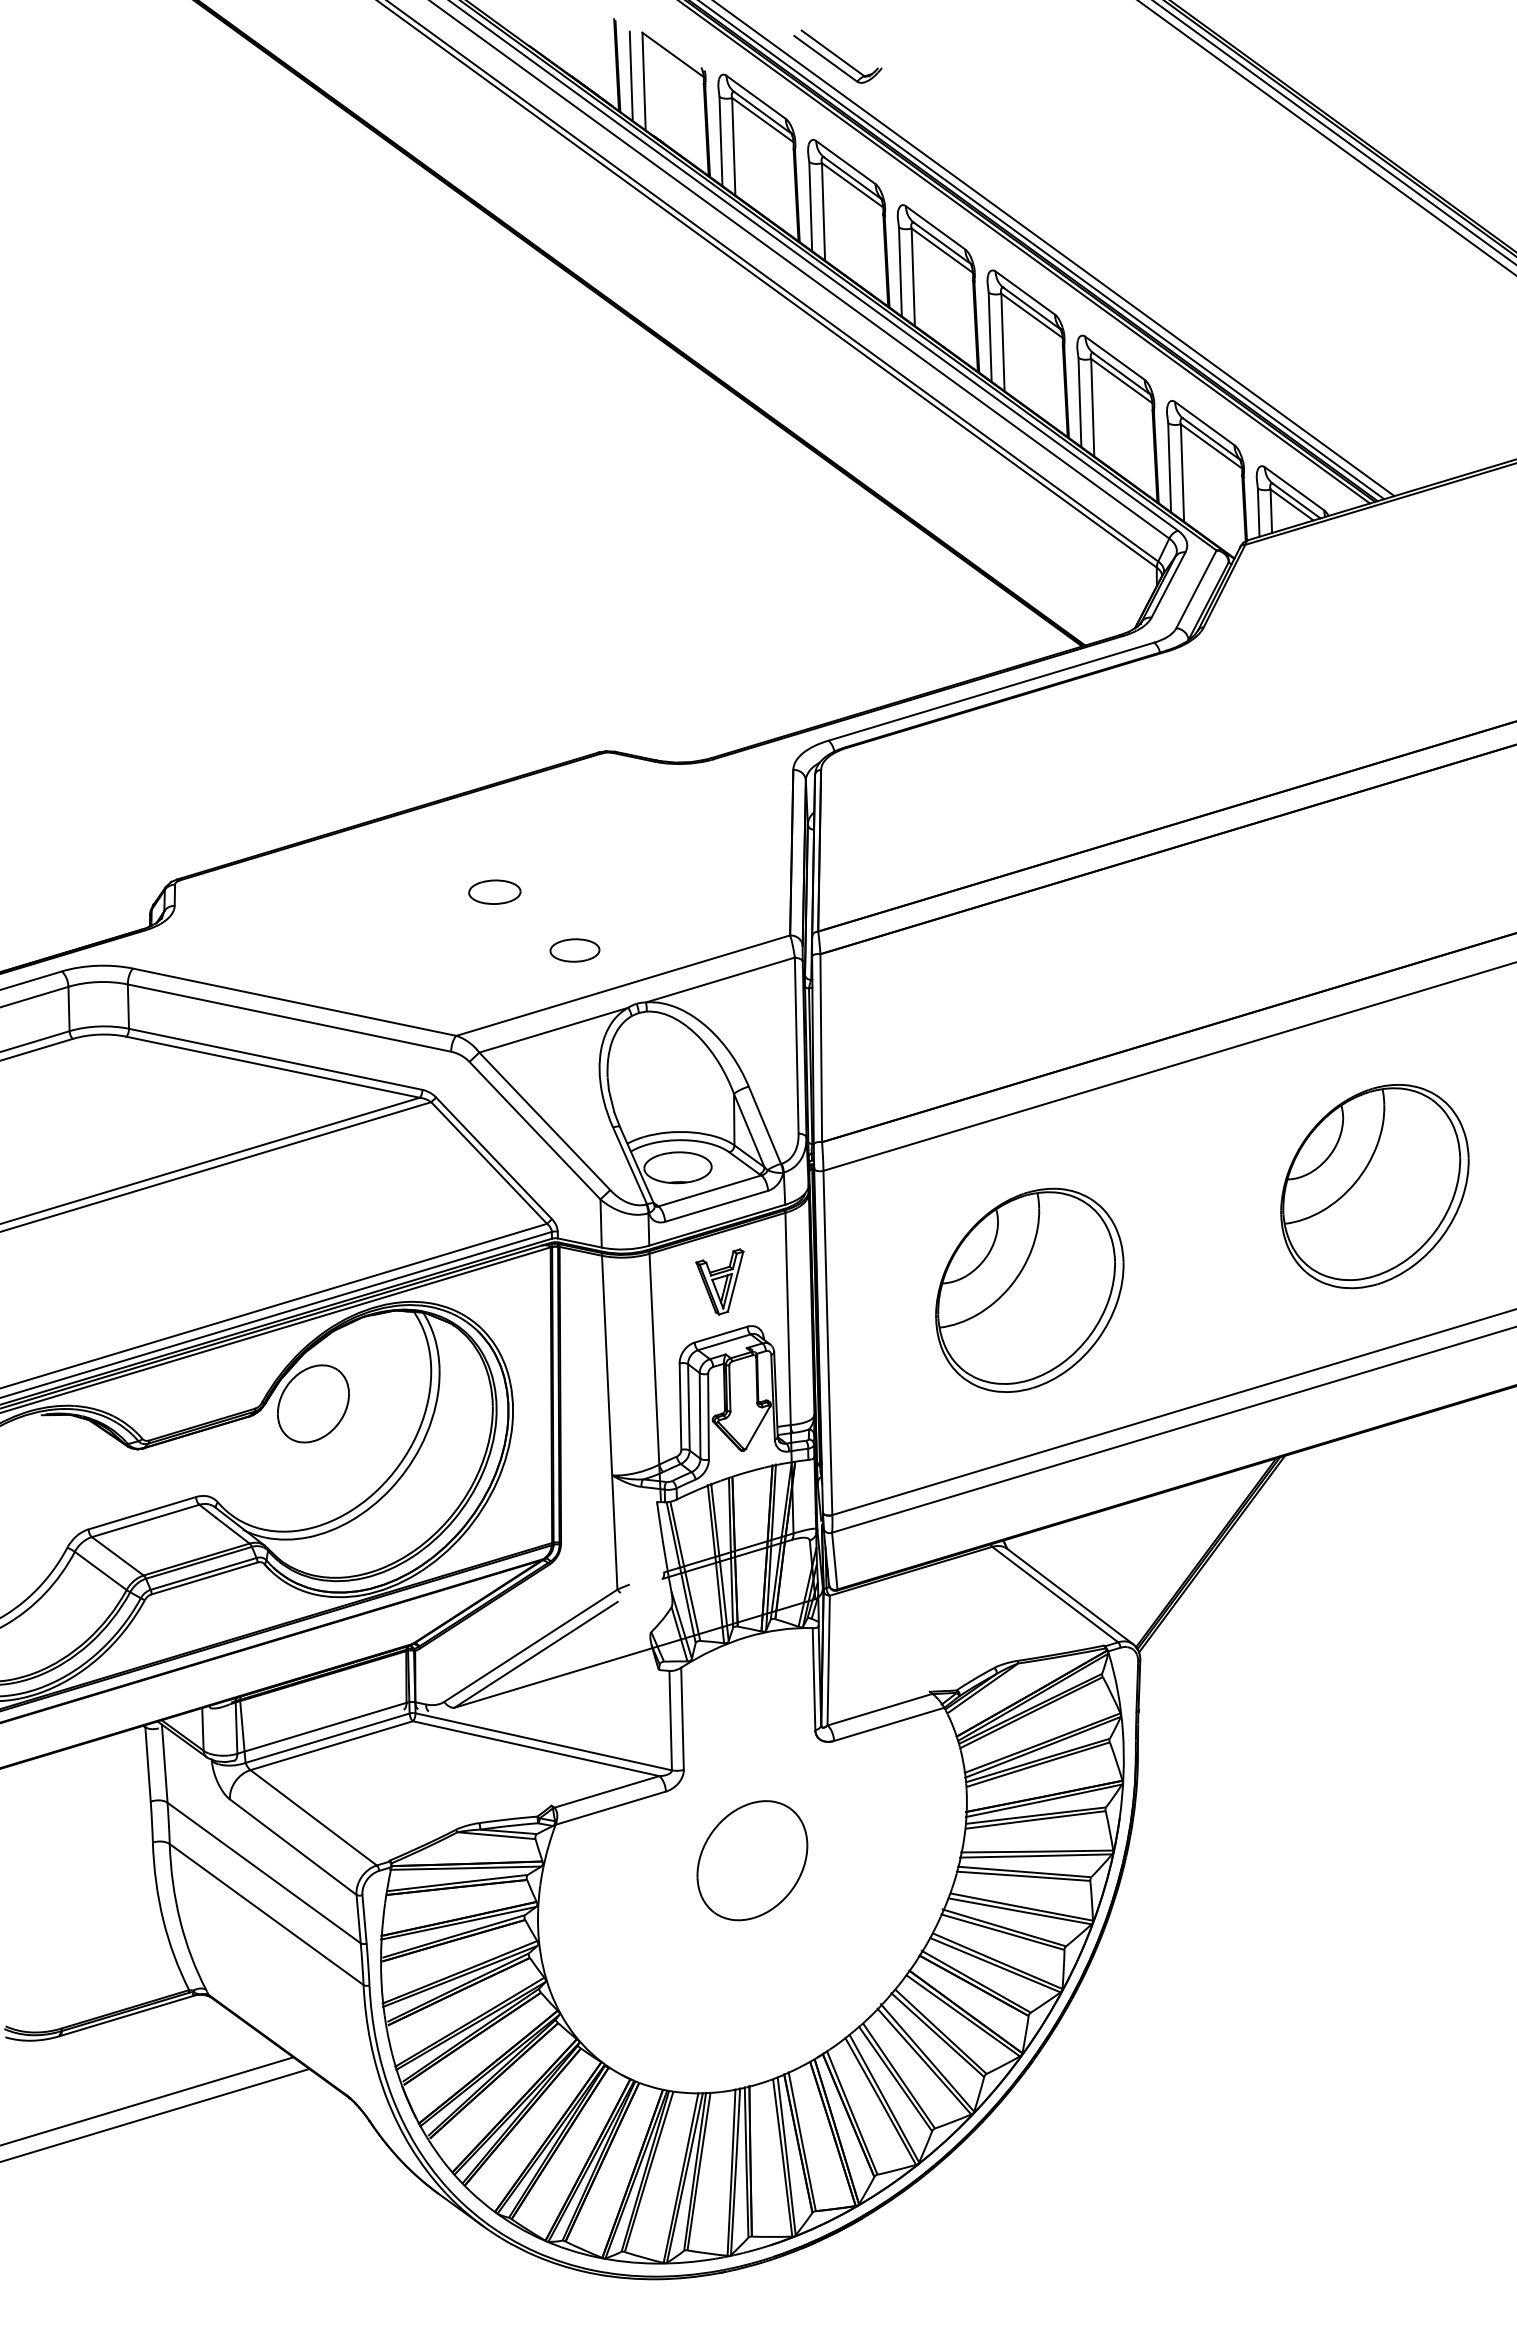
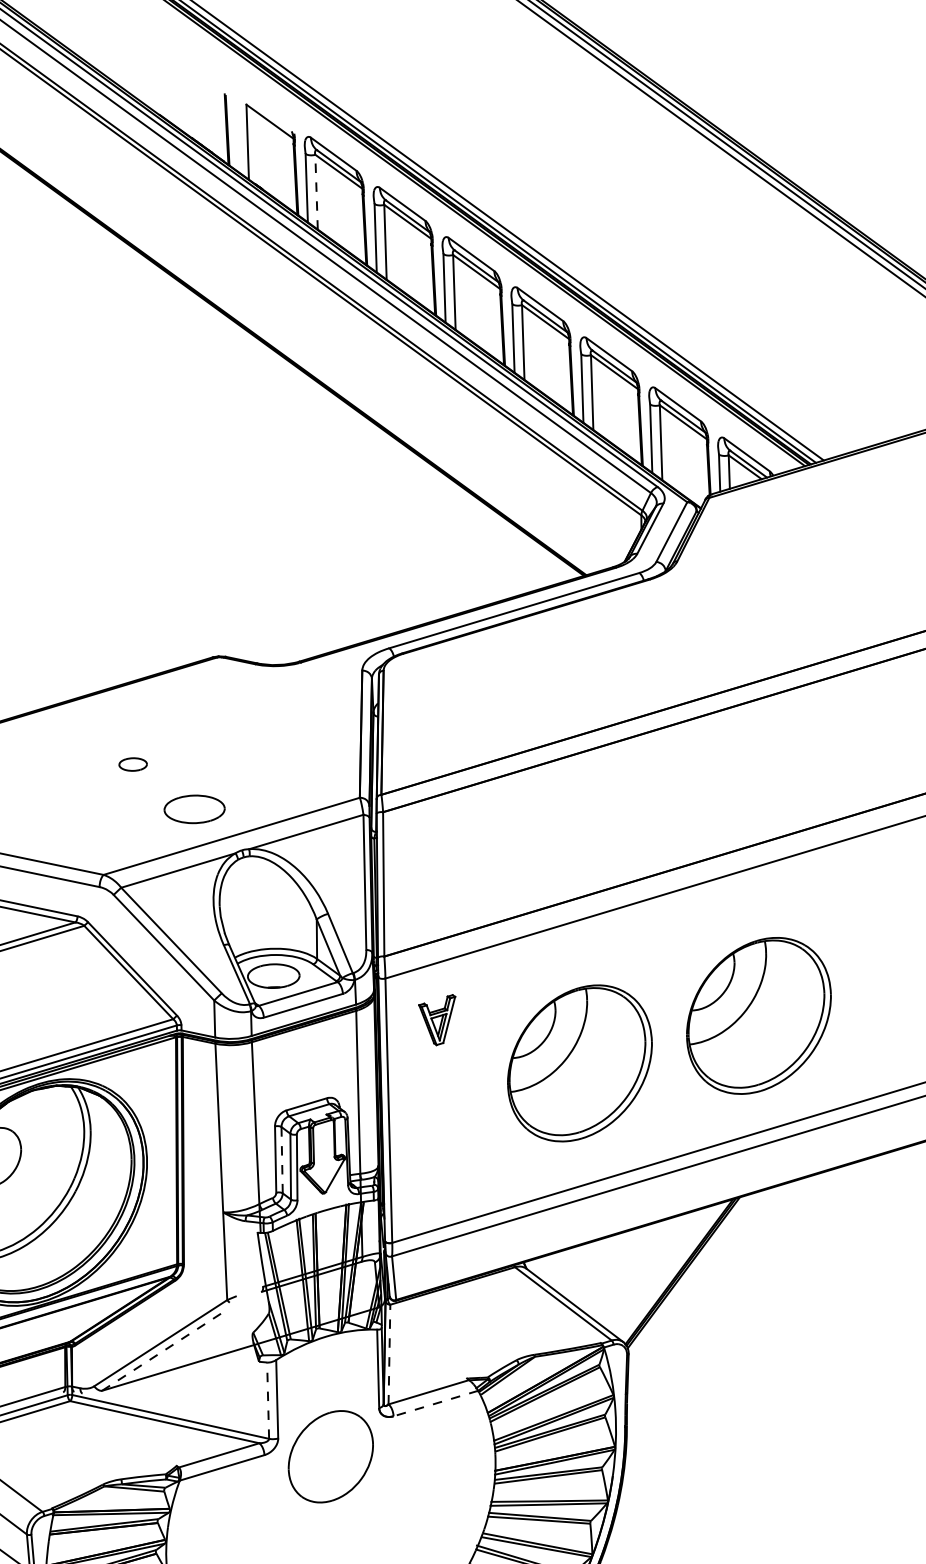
part: (837, 56) -> (396, 122), removed
line: (630, 75) -> (237, 137), removed
line: (733, 146) -> (316, 192), solid -> dashed
part: (494, 891) -> (132, 764), size x0.7
part: (574, 950) -> (194, 809), size x1.6
part: (1374, 1186) -> (758, 1015), moved
part: (719, 1281) -> (436, 1019), moved
part: (1029, 1289) -> (579, 1062), moved
line: (688, 1406) -> (281, 1159), solid -> dashed
line: (536, 1654) -> (165, 1349), solid -> dashed
line: (828, 1660) -> (389, 1354), solid -> dashed
line: (670, 1720) -> (267, 1400), solid -> dashed
line: (889, 1724) -> (436, 1403), solid -> dashed
part: (752, 1860) -> (330, 1456), moved

